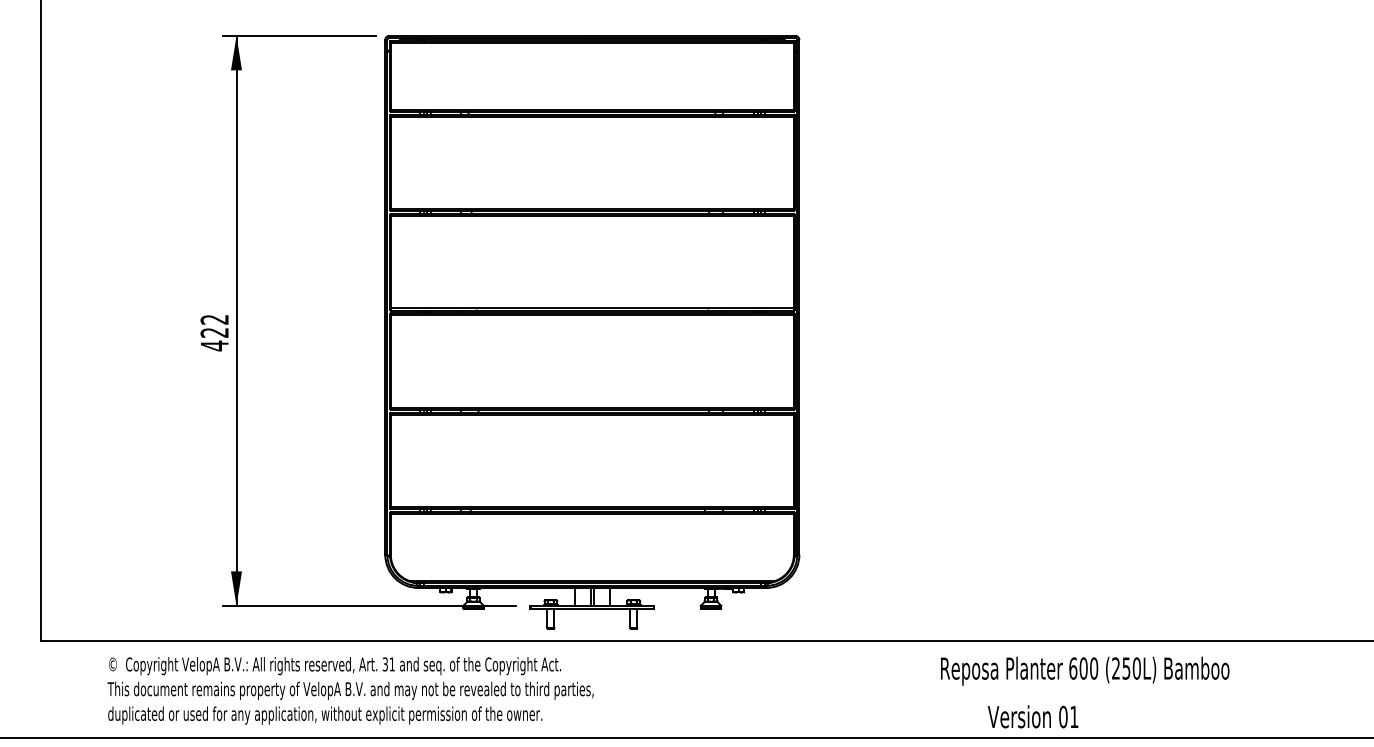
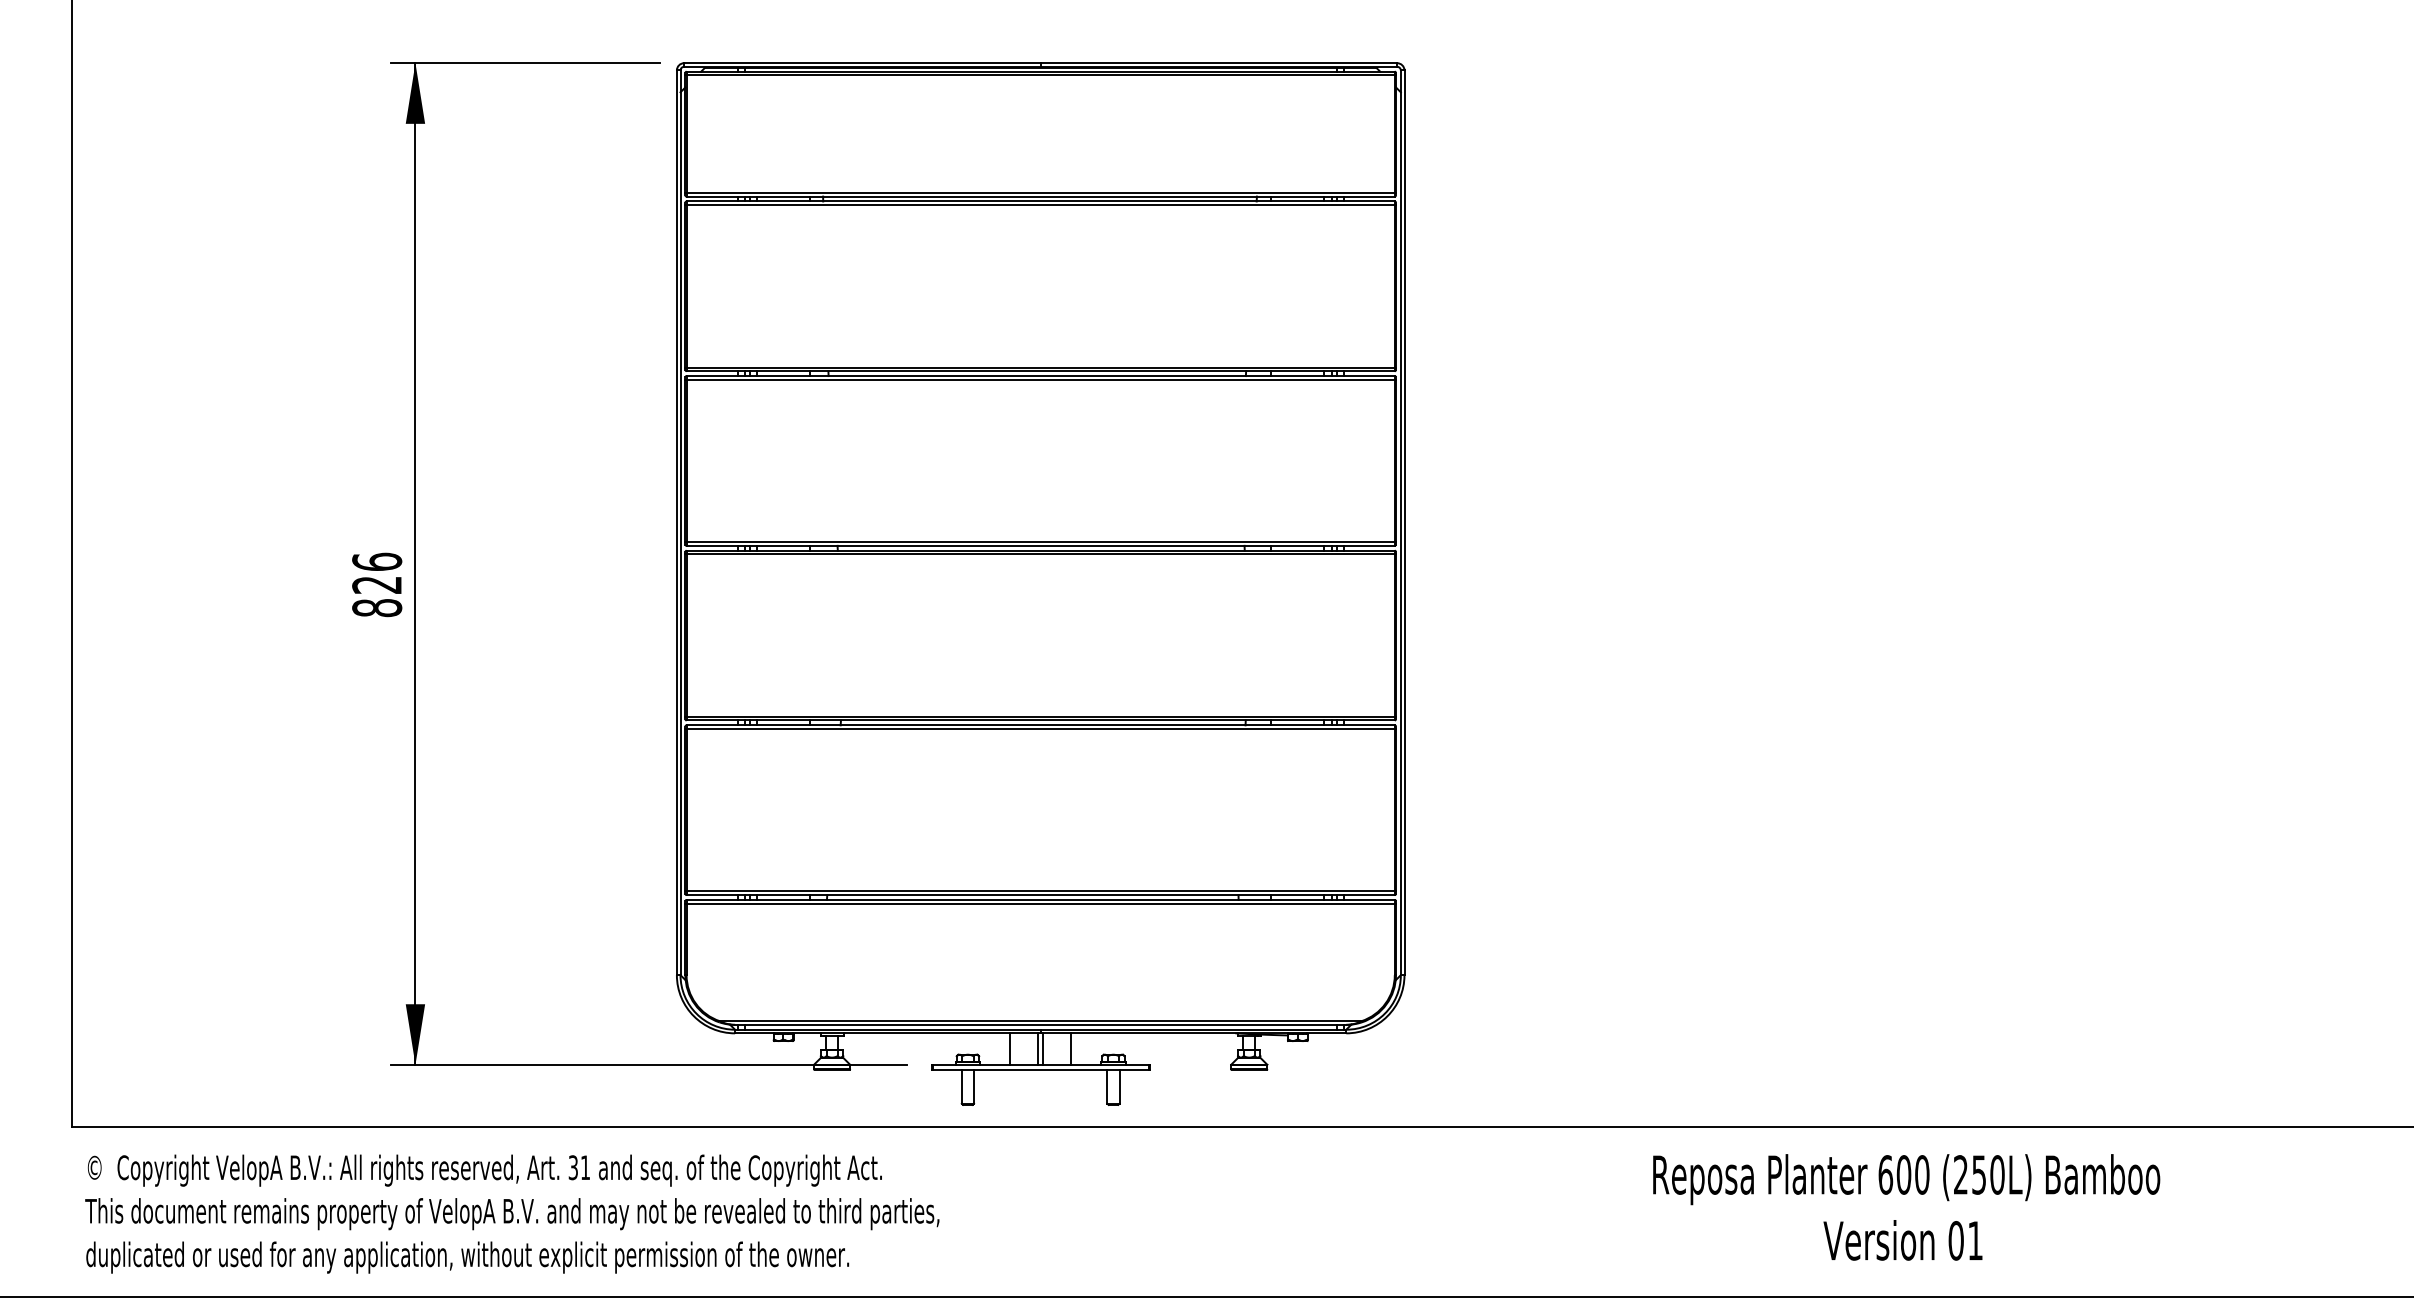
text: (214, 332) -> (376, 584), 422 -> 826
text: (350, 690) -> (512, 1213), moved
text: (1033, 716) -> (1903, 1239), moved

